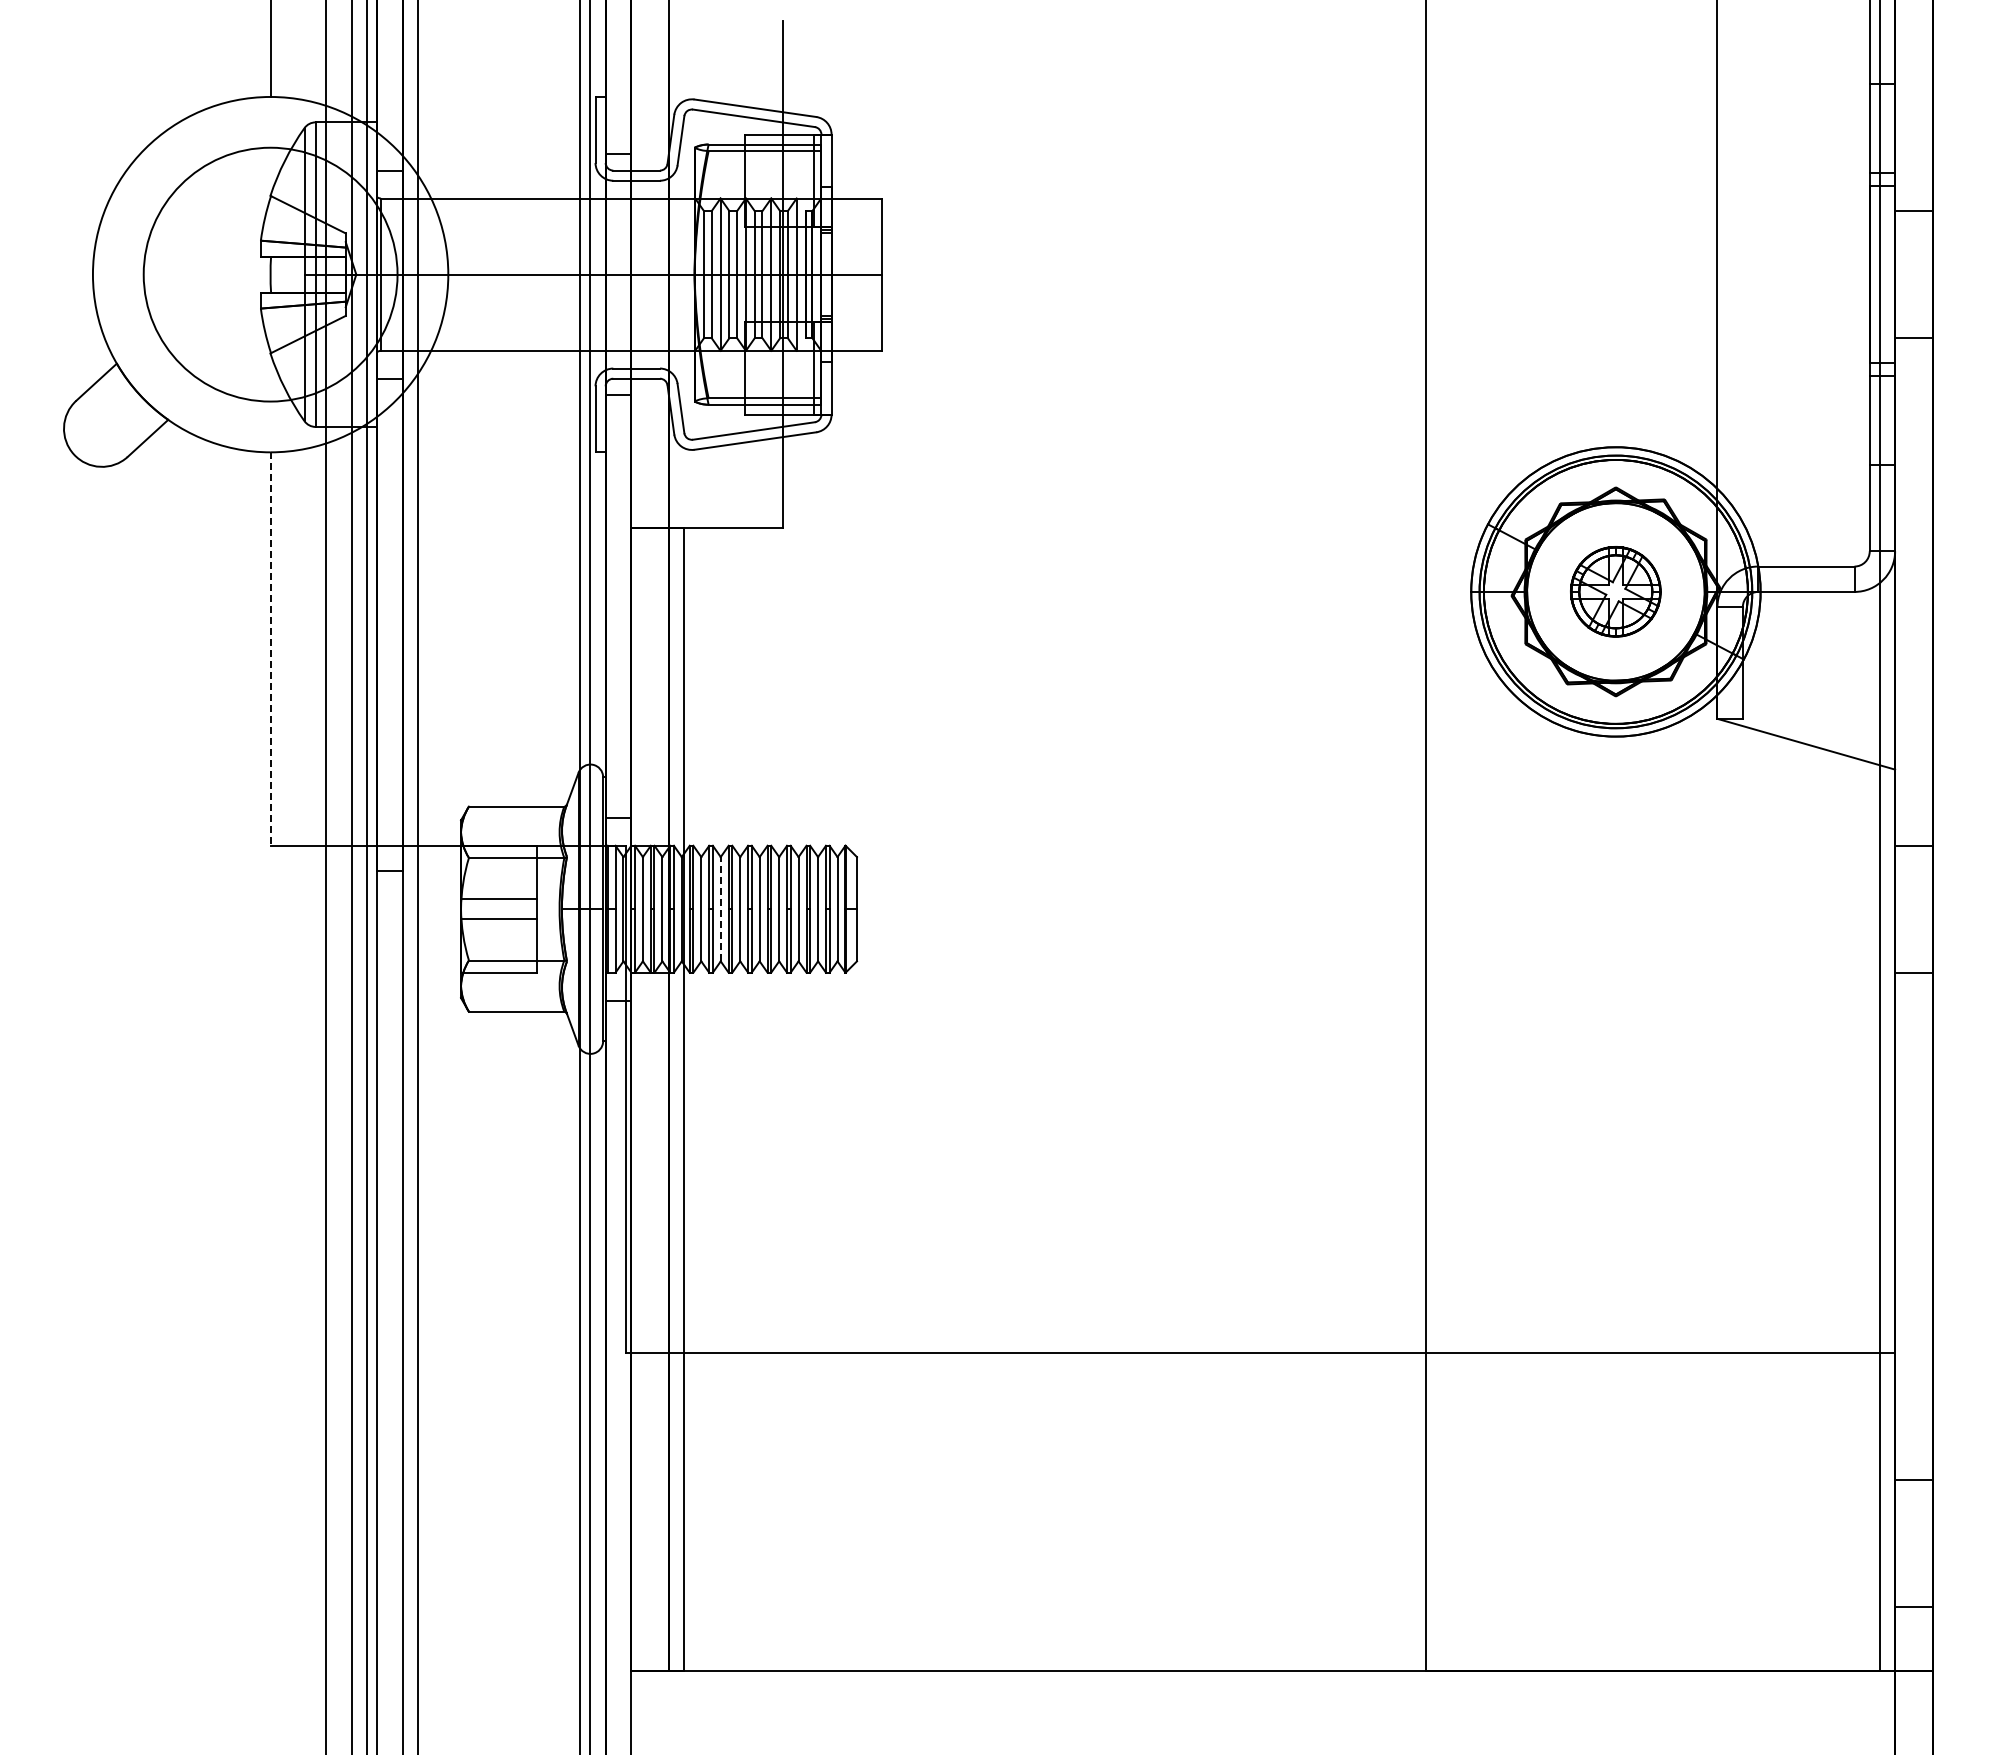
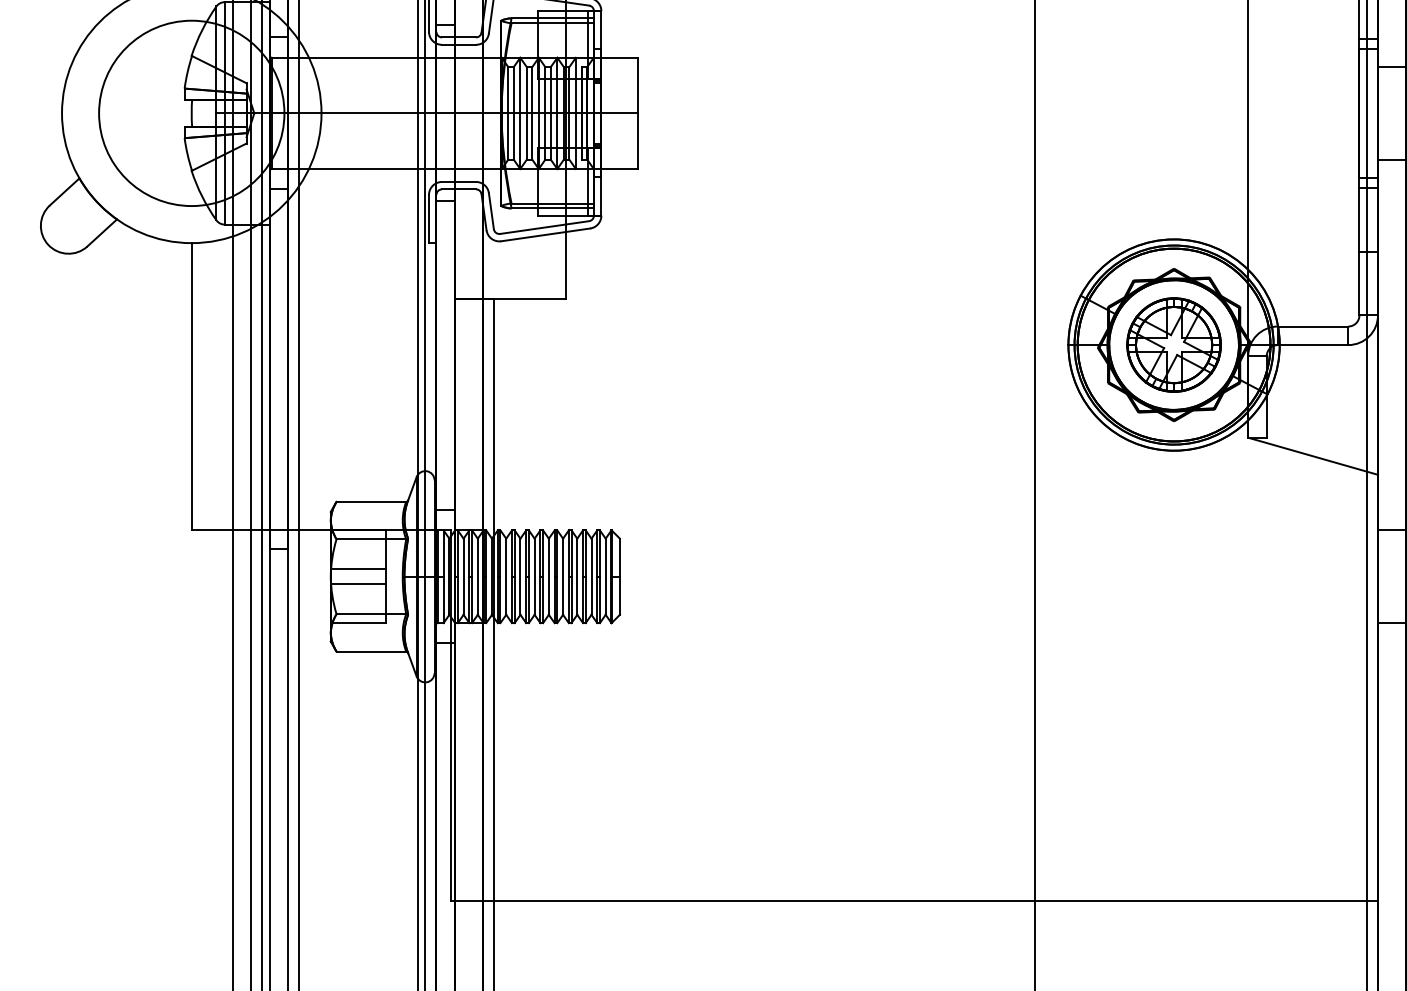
part: (1615, 591) -> (1173, 344), size x1.43
line: (270, 649) -> (191, 387), dashed -> solid
line: (720, 908) -> (520, 576), dashed -> solid

